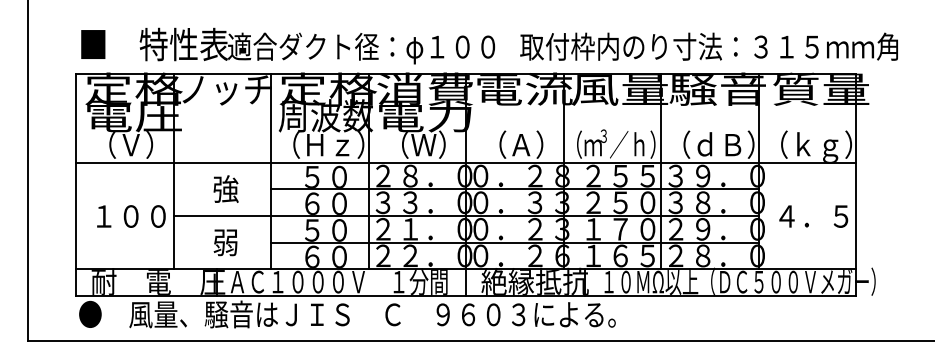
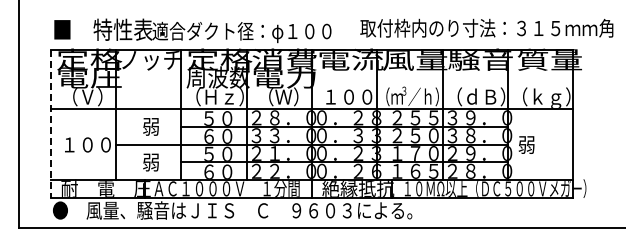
text: (708, 45) -> (486, 27), moved
text: (522, 144) -> (349, 96), （Ａ） -> １００
line: (75, 185) -> (50, 124), solid -> dashed
text: (226, 188) -> (151, 126), 強 -> 弱
text: (810, 215) -> (542, 144), ４．５ -> 弱

